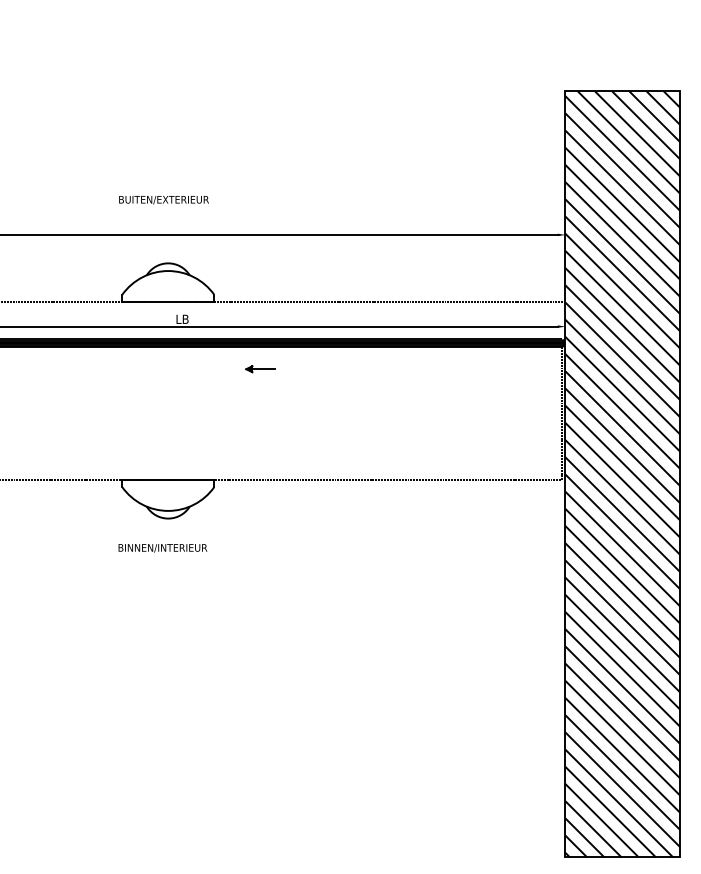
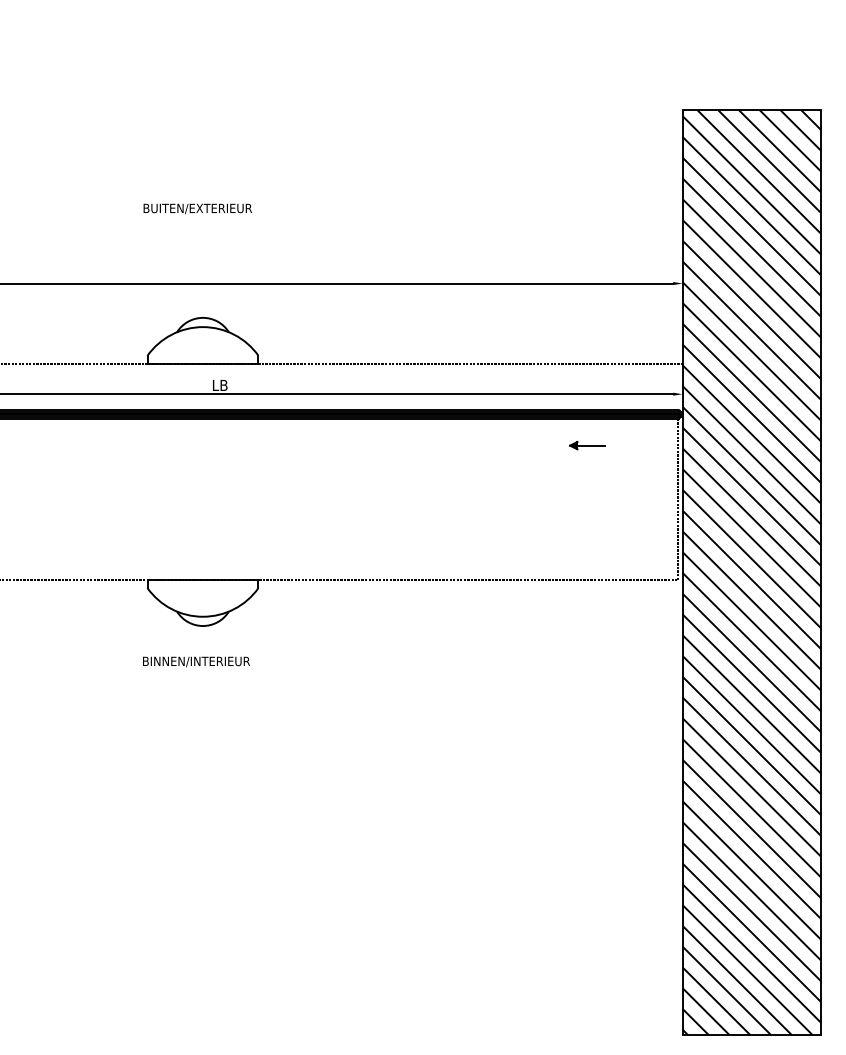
text: (163, 200) -> (197, 209), moved
part: (260, 369) -> (587, 446), moved

